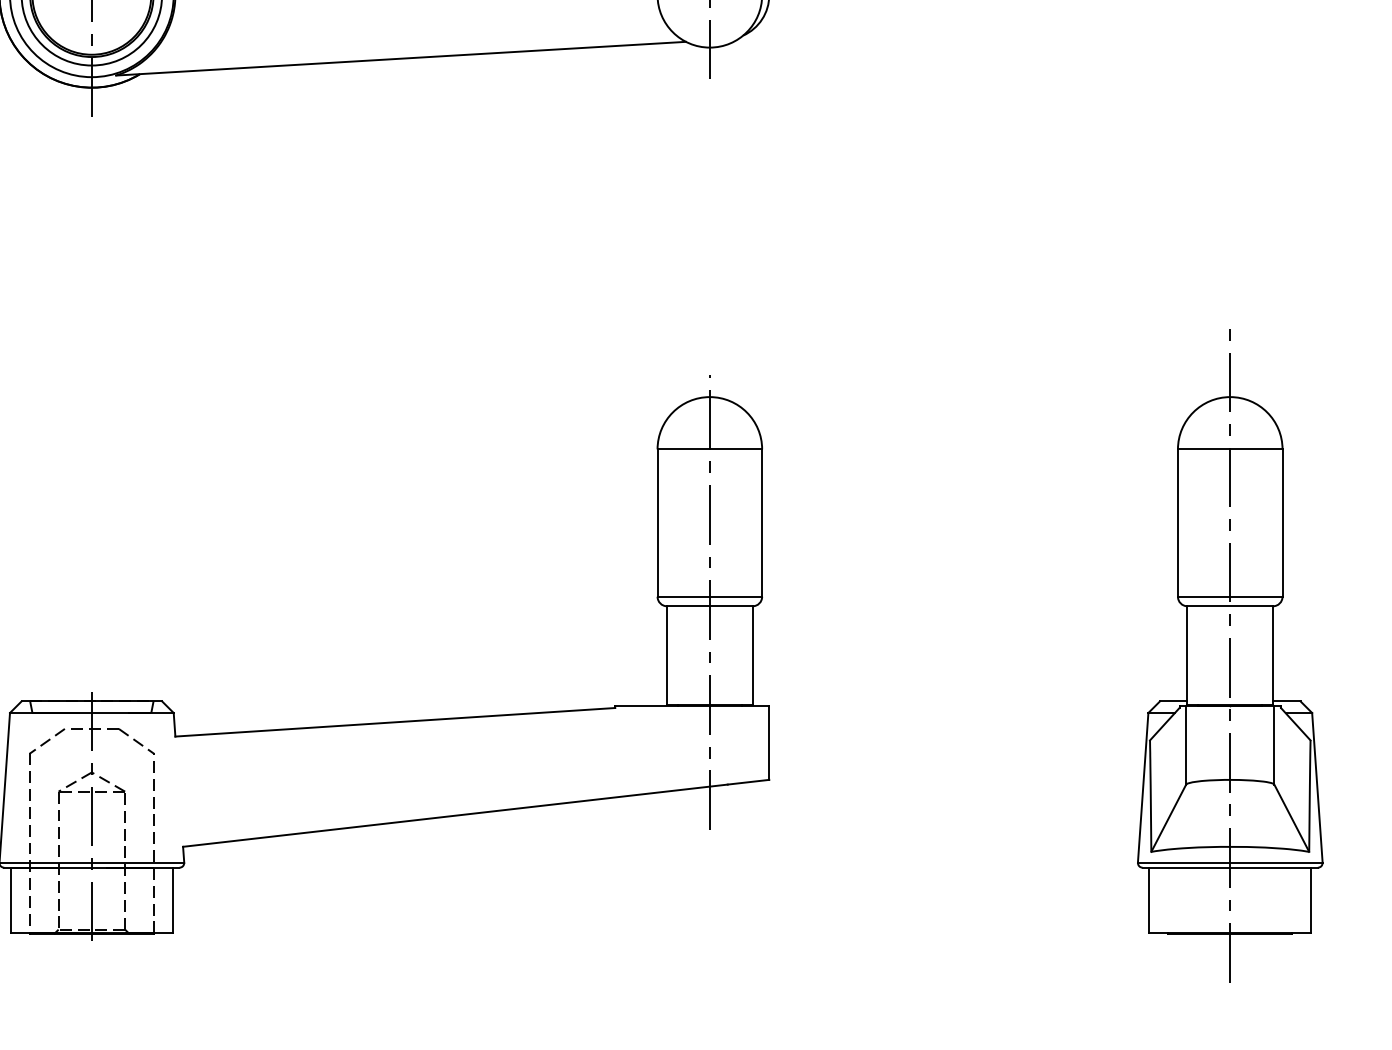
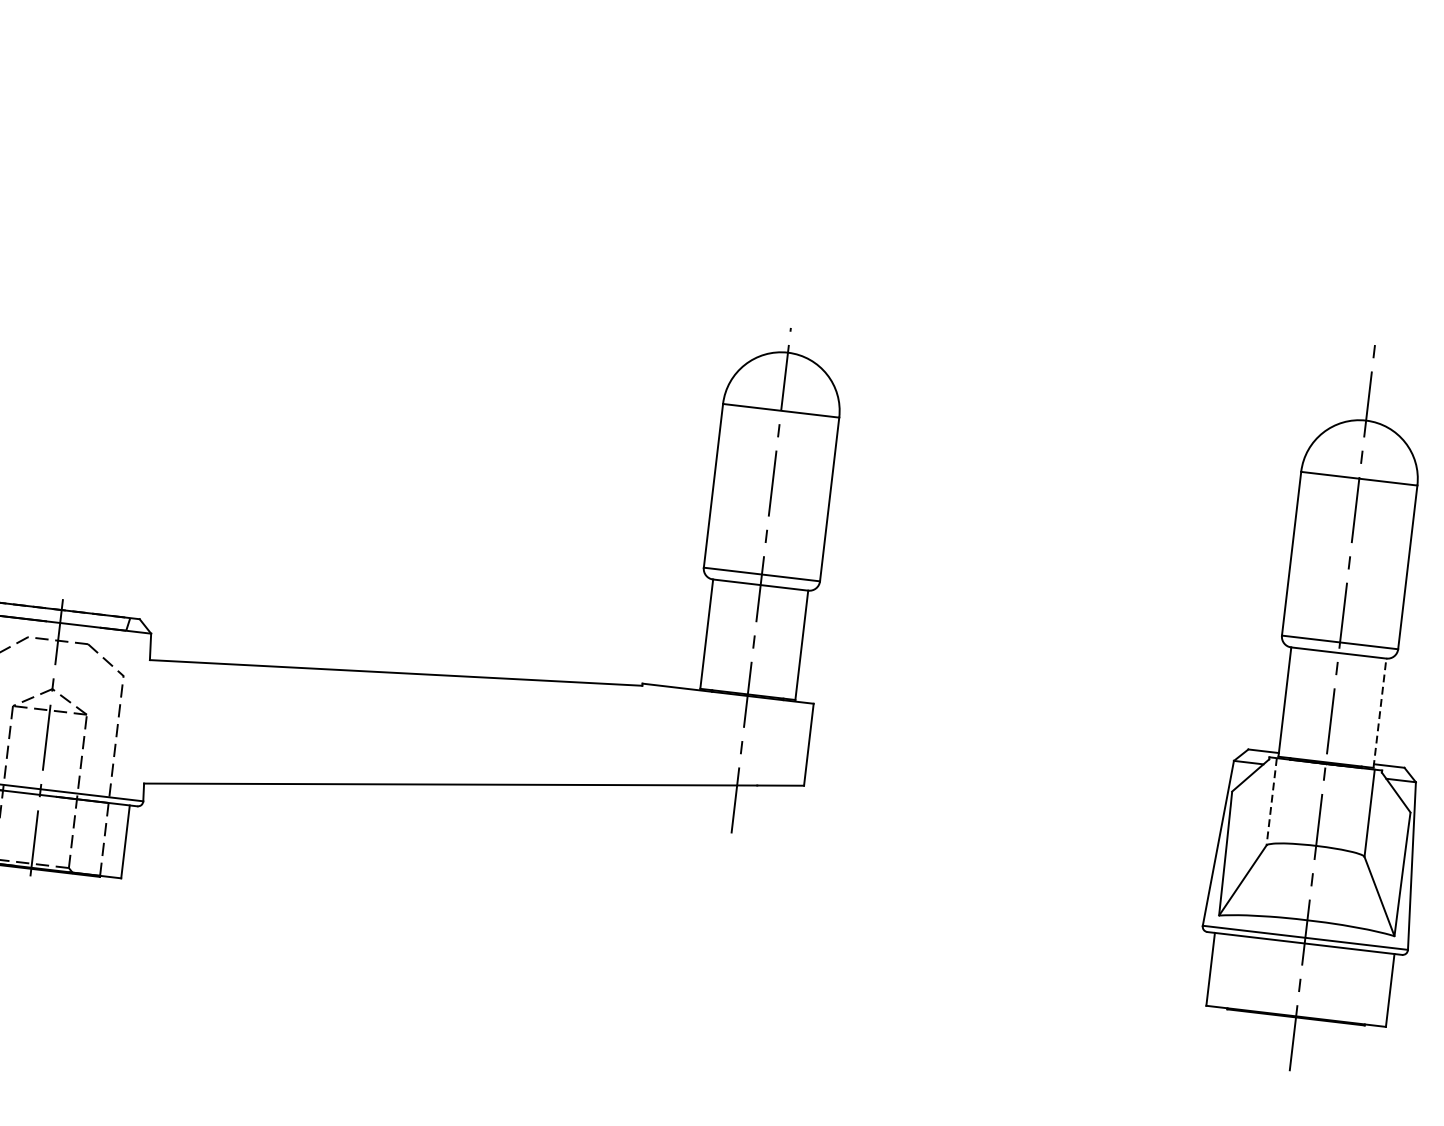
line: (1273, 654) -> (1380, 712), solid -> dashed
line: (1186, 745) -> (1272, 801), solid -> dashed

